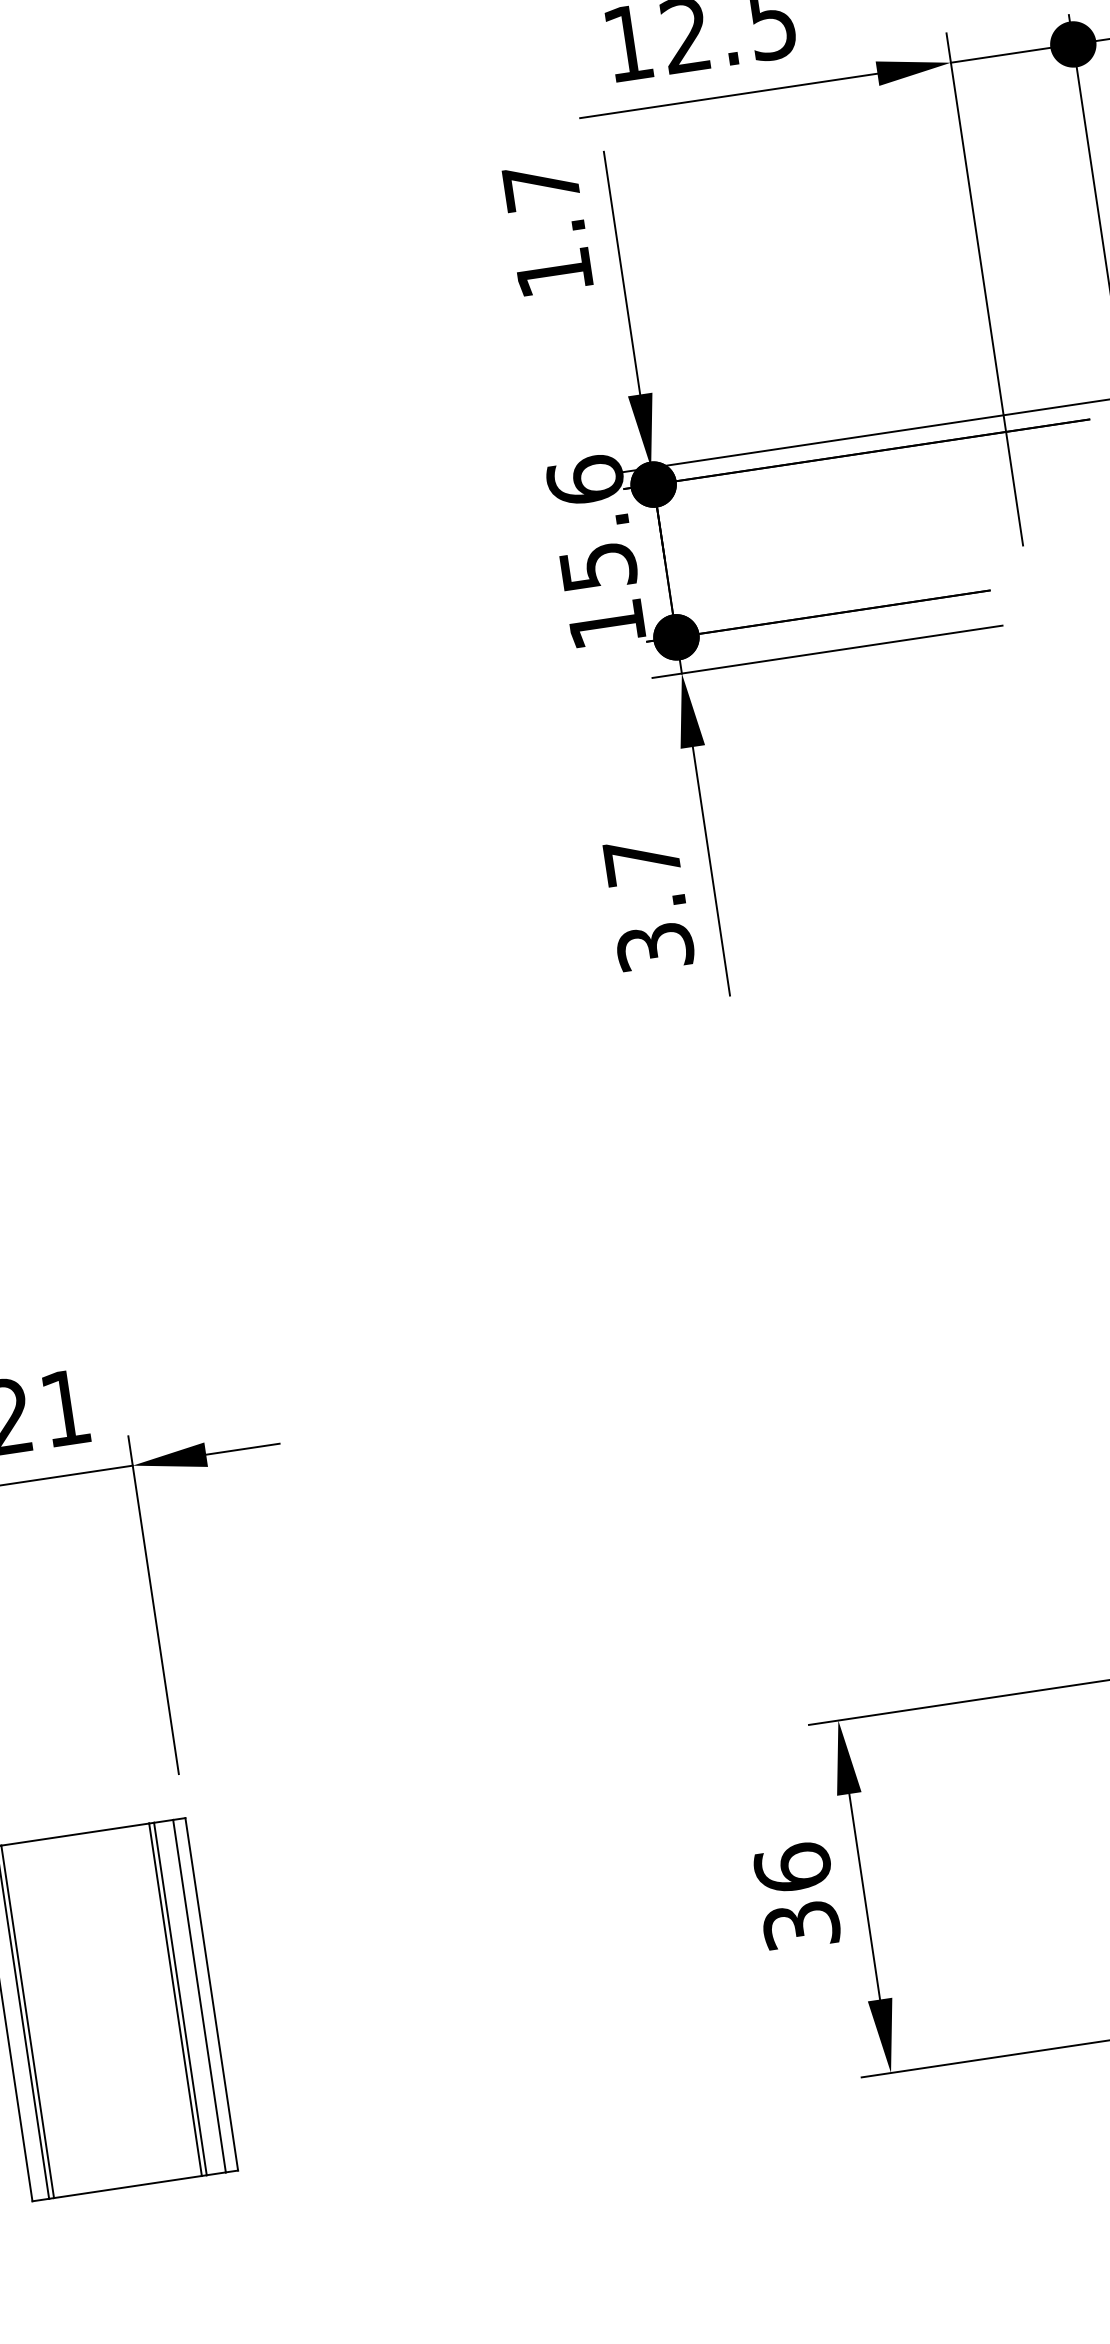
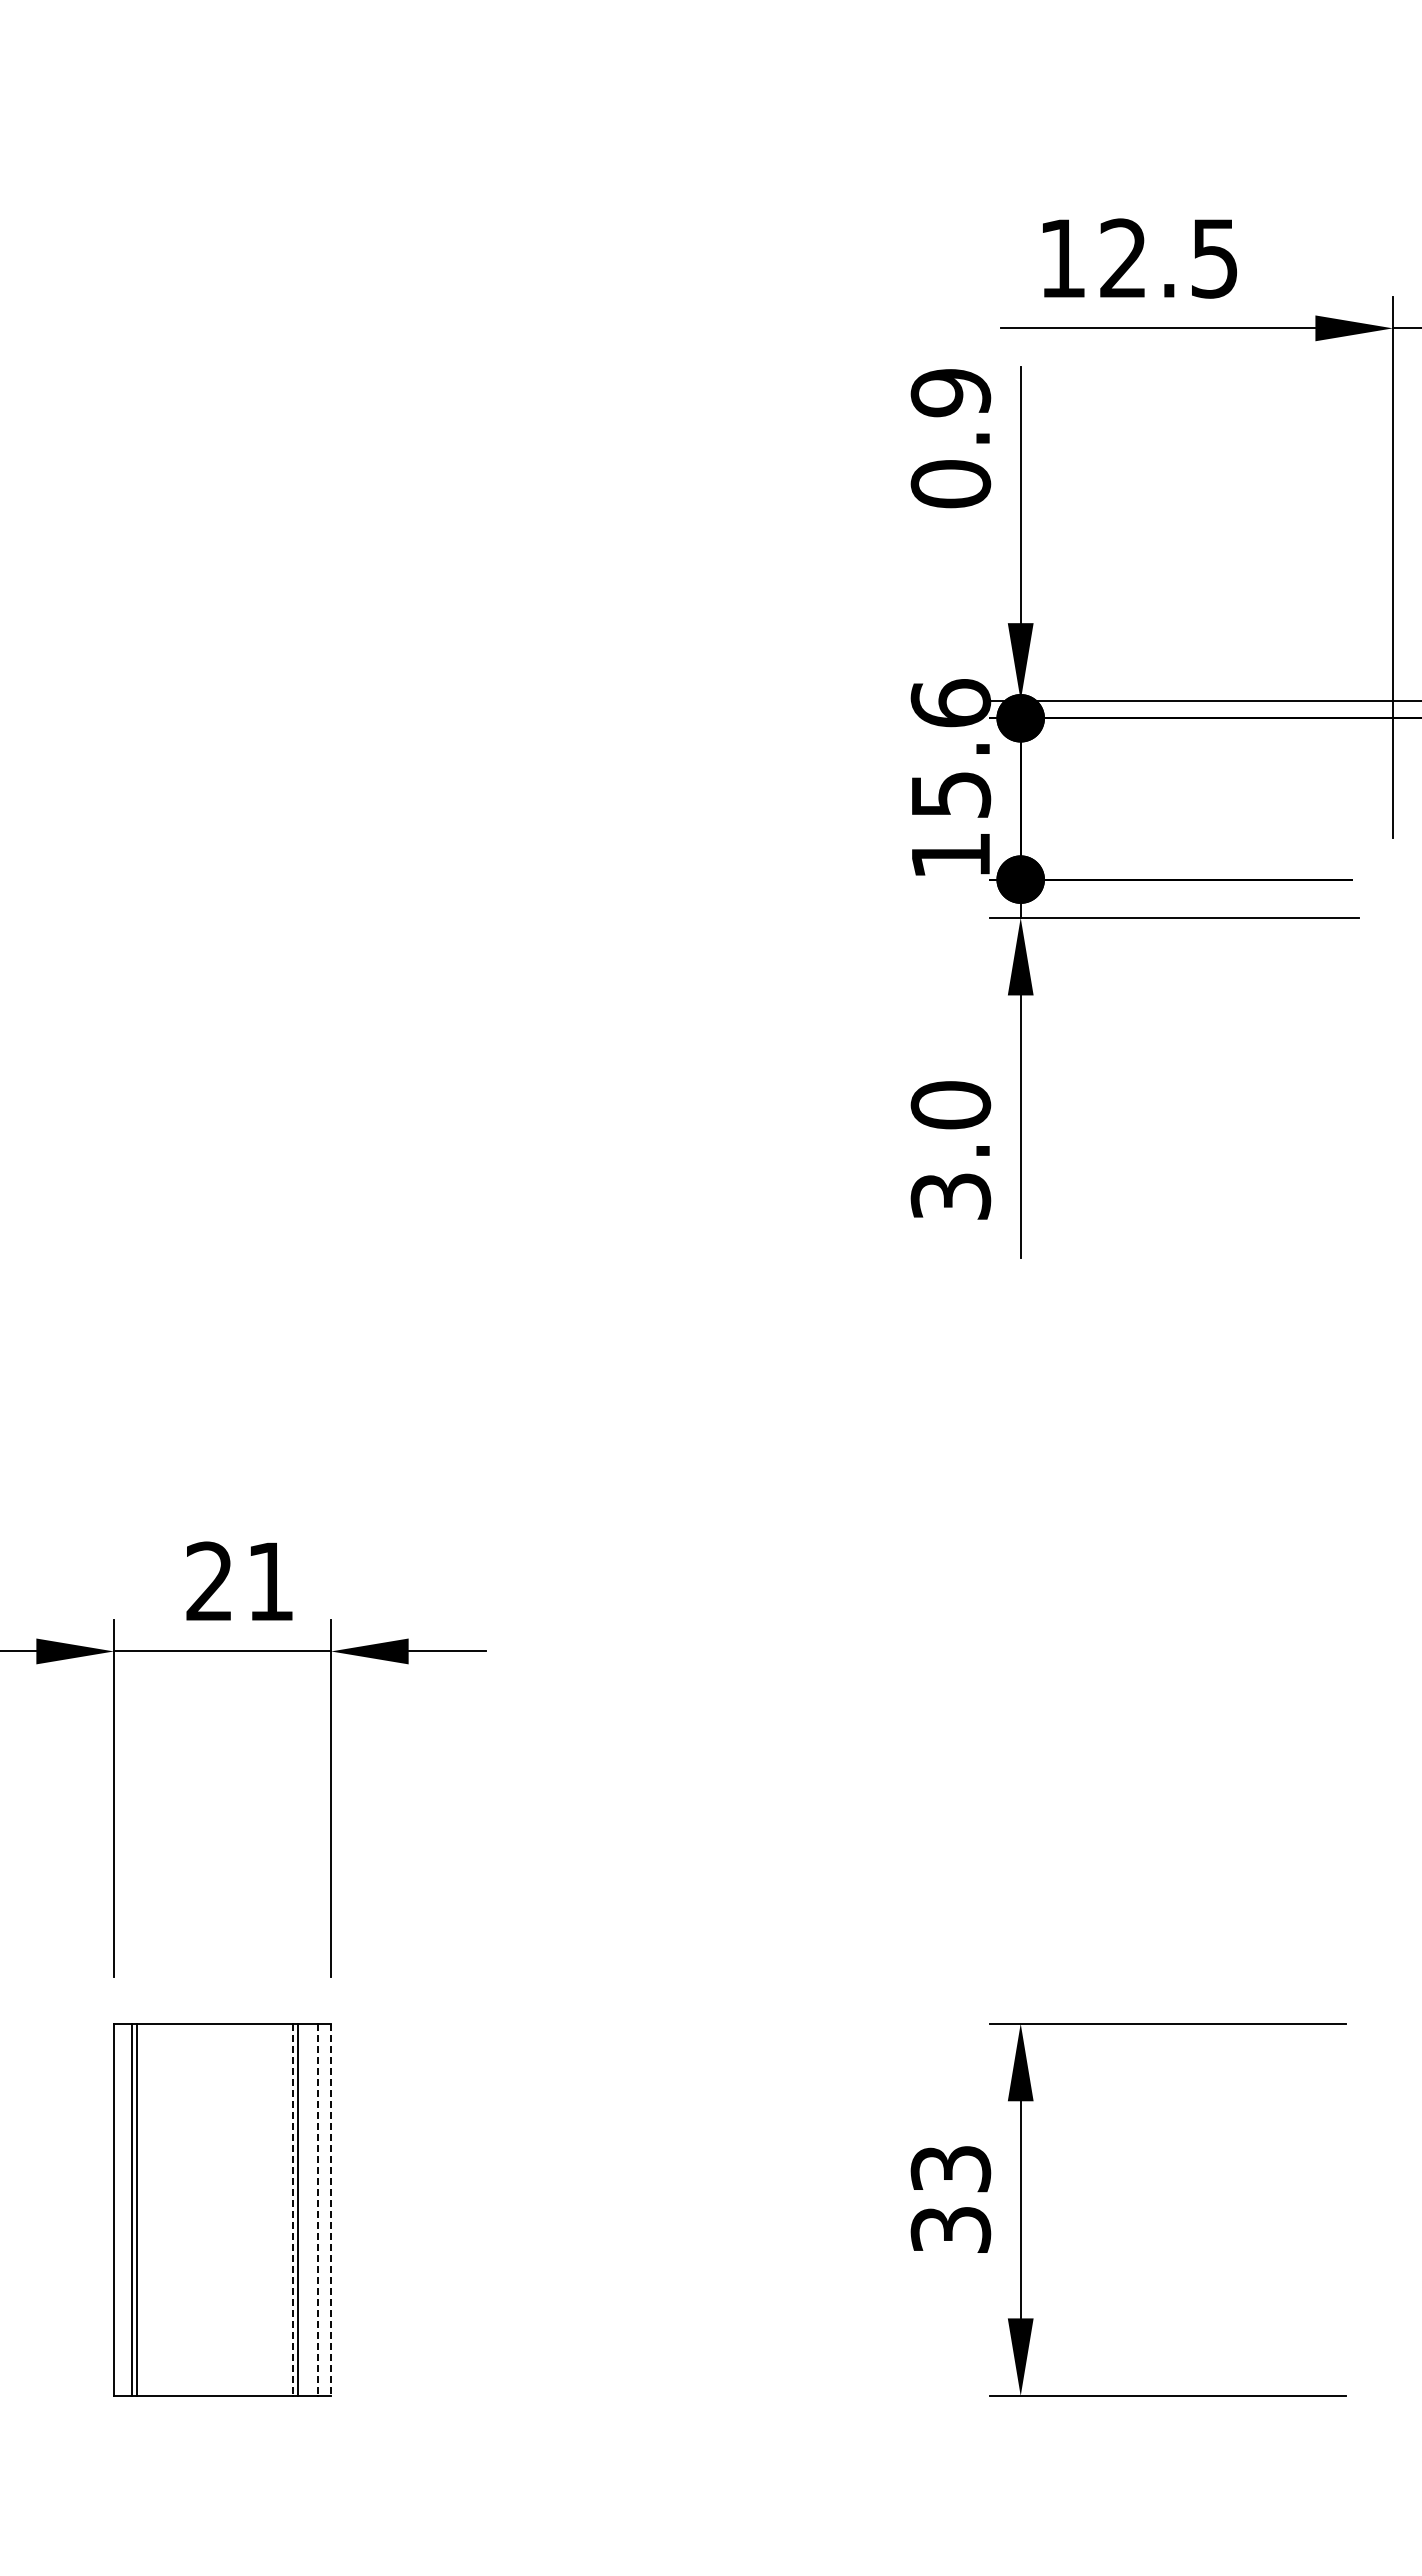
text: (547, 229) -> (950, 438), 1.7 -> 0.9
text: (641, 861) -> (950, 1105), 3.7 -> 3.0
text: (792, 1867) -> (950, 2168), 36 -> 33
line: (212, 1994) -> (331, 2210), solid -> dashed
line: (199, 1996) -> (318, 2210), solid -> dashed
line: (175, 2000) -> (292, 2210), solid -> dashed

